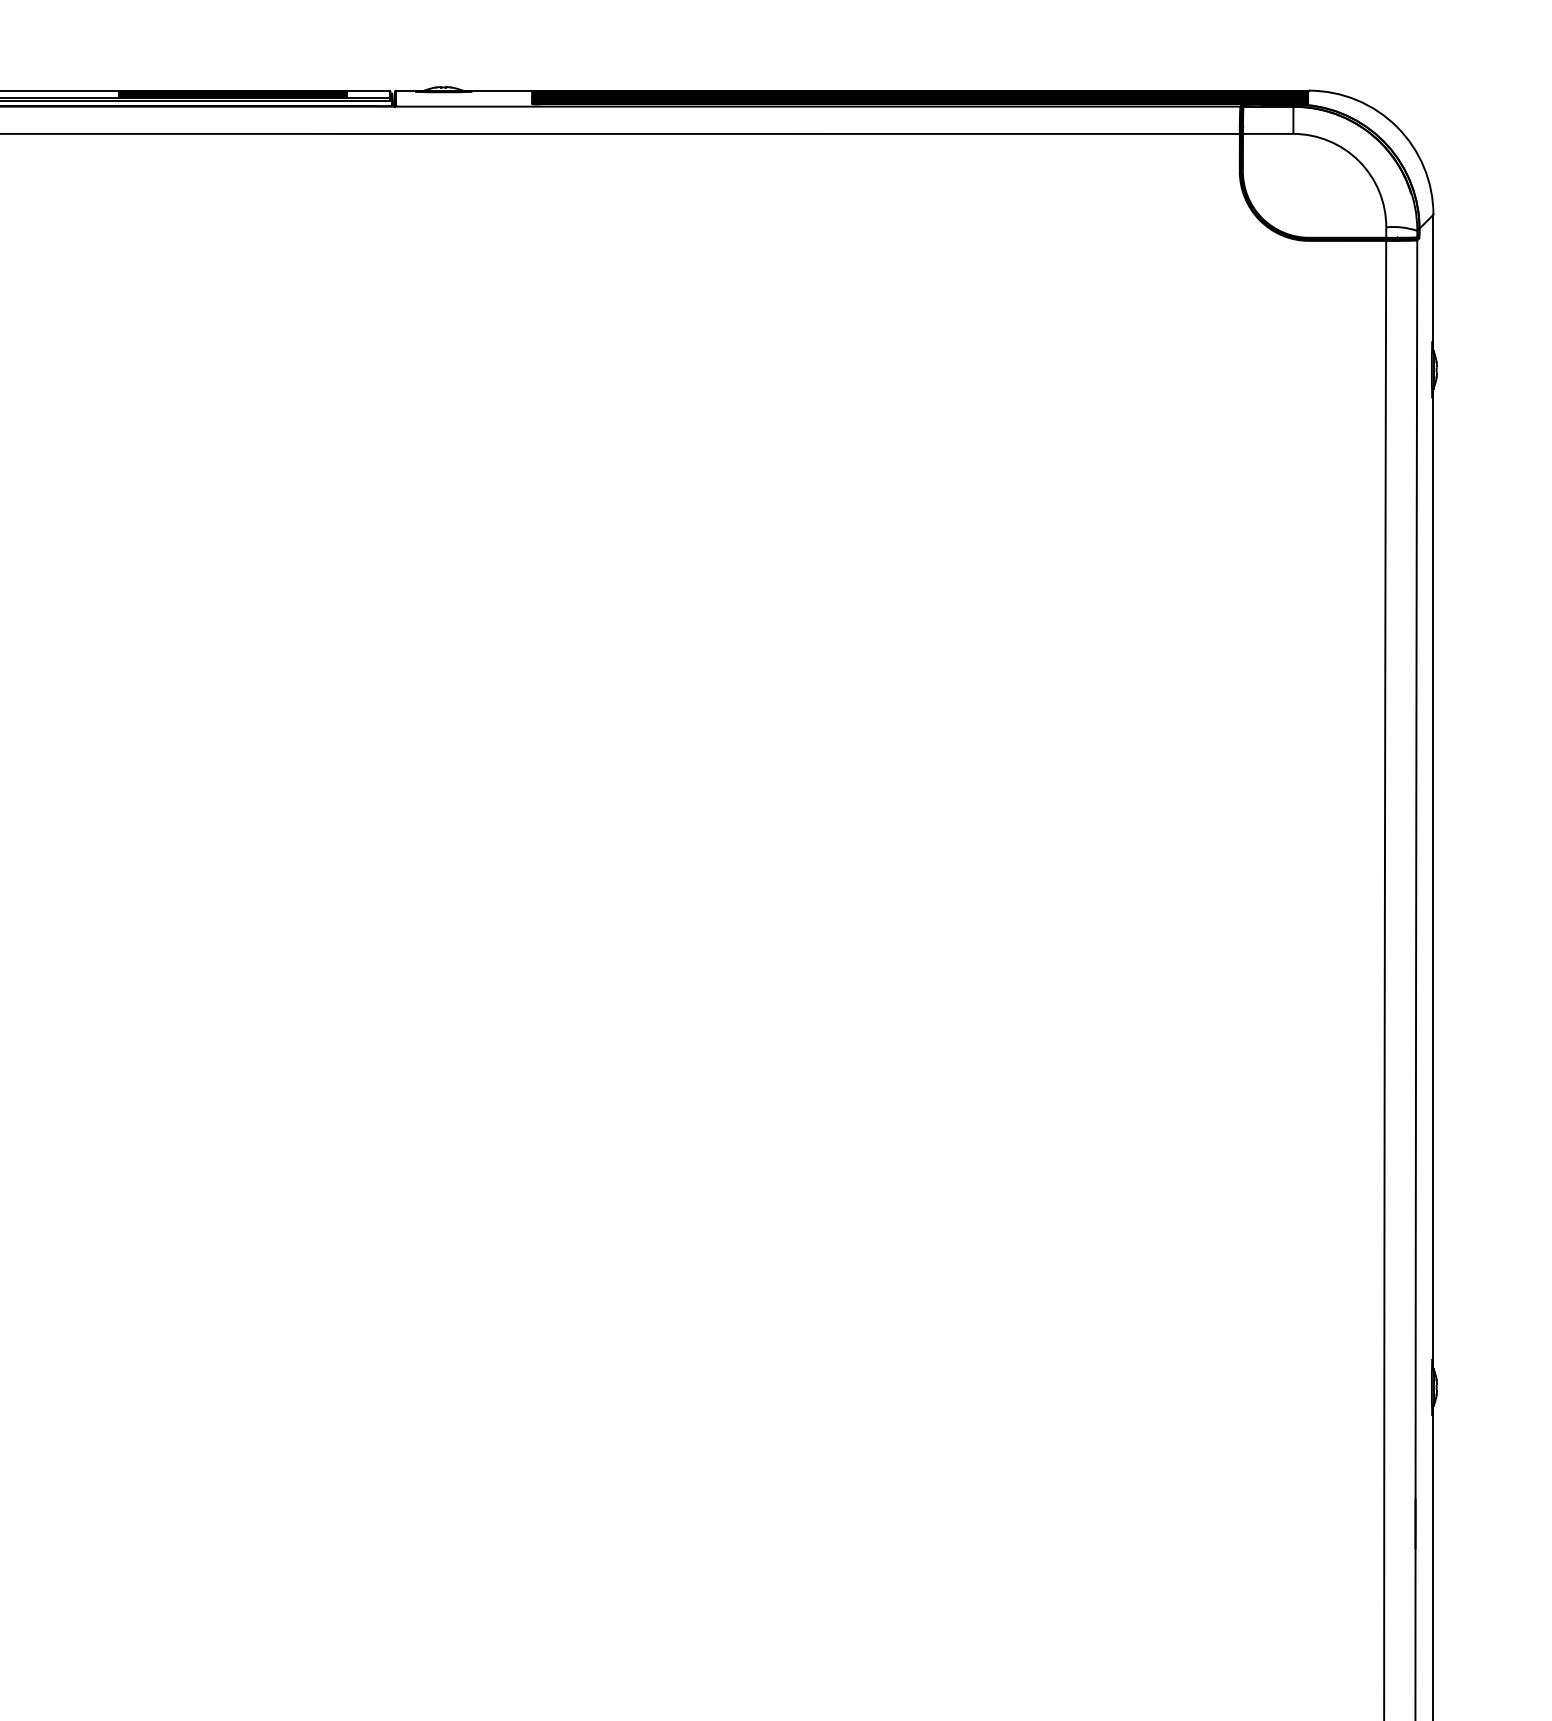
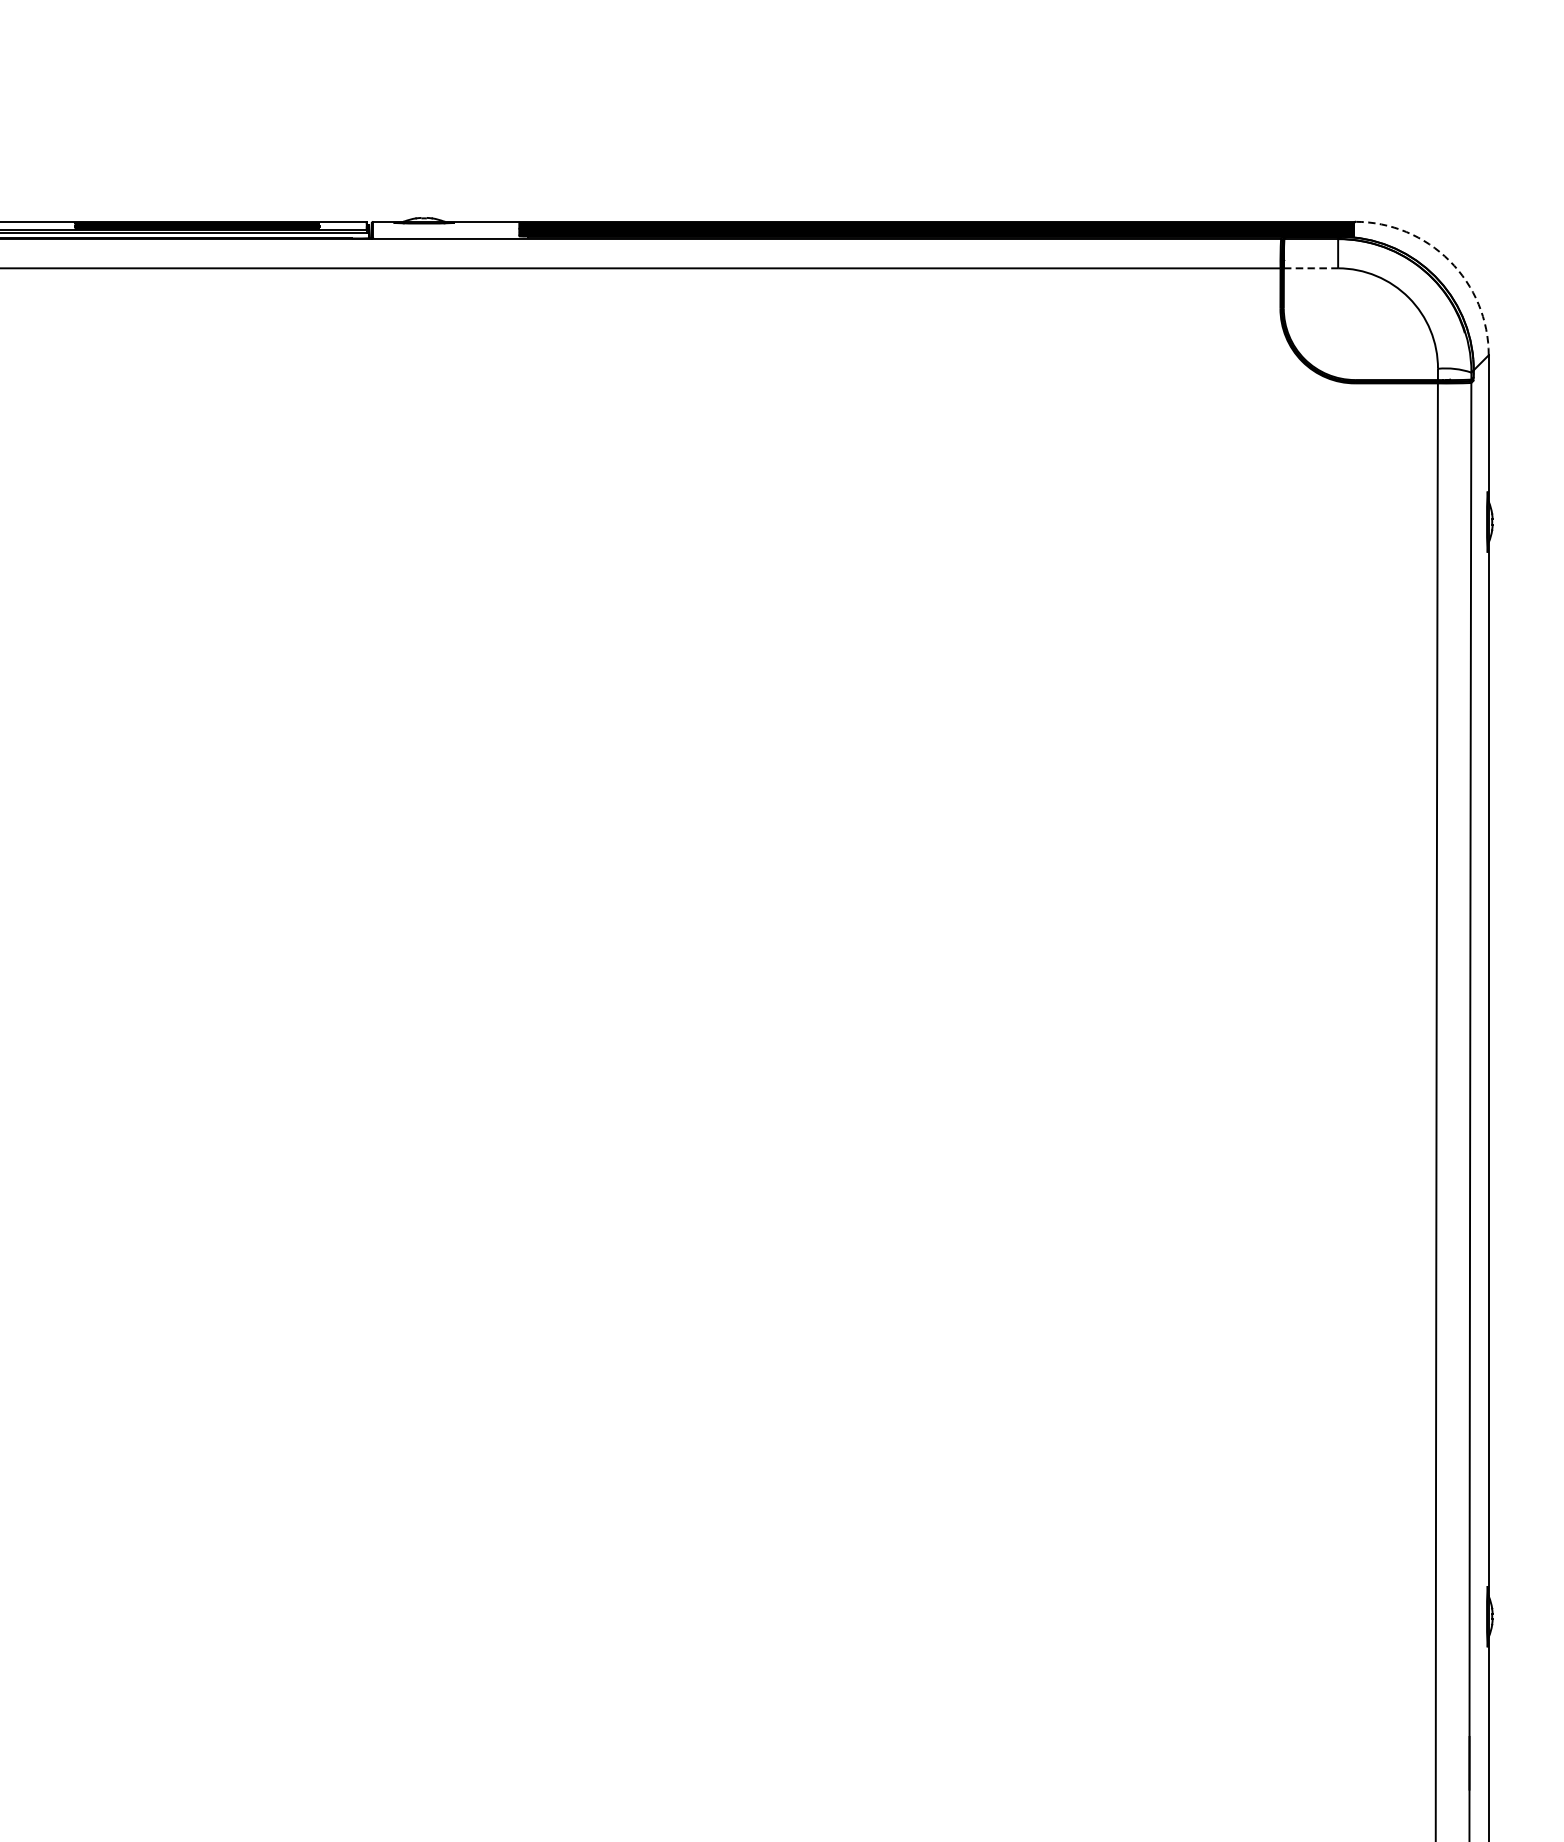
arc: (1397, 127) -> (1450, 261), solid -> dashed
line: (1269, 133) -> (1312, 267), solid -> dashed

